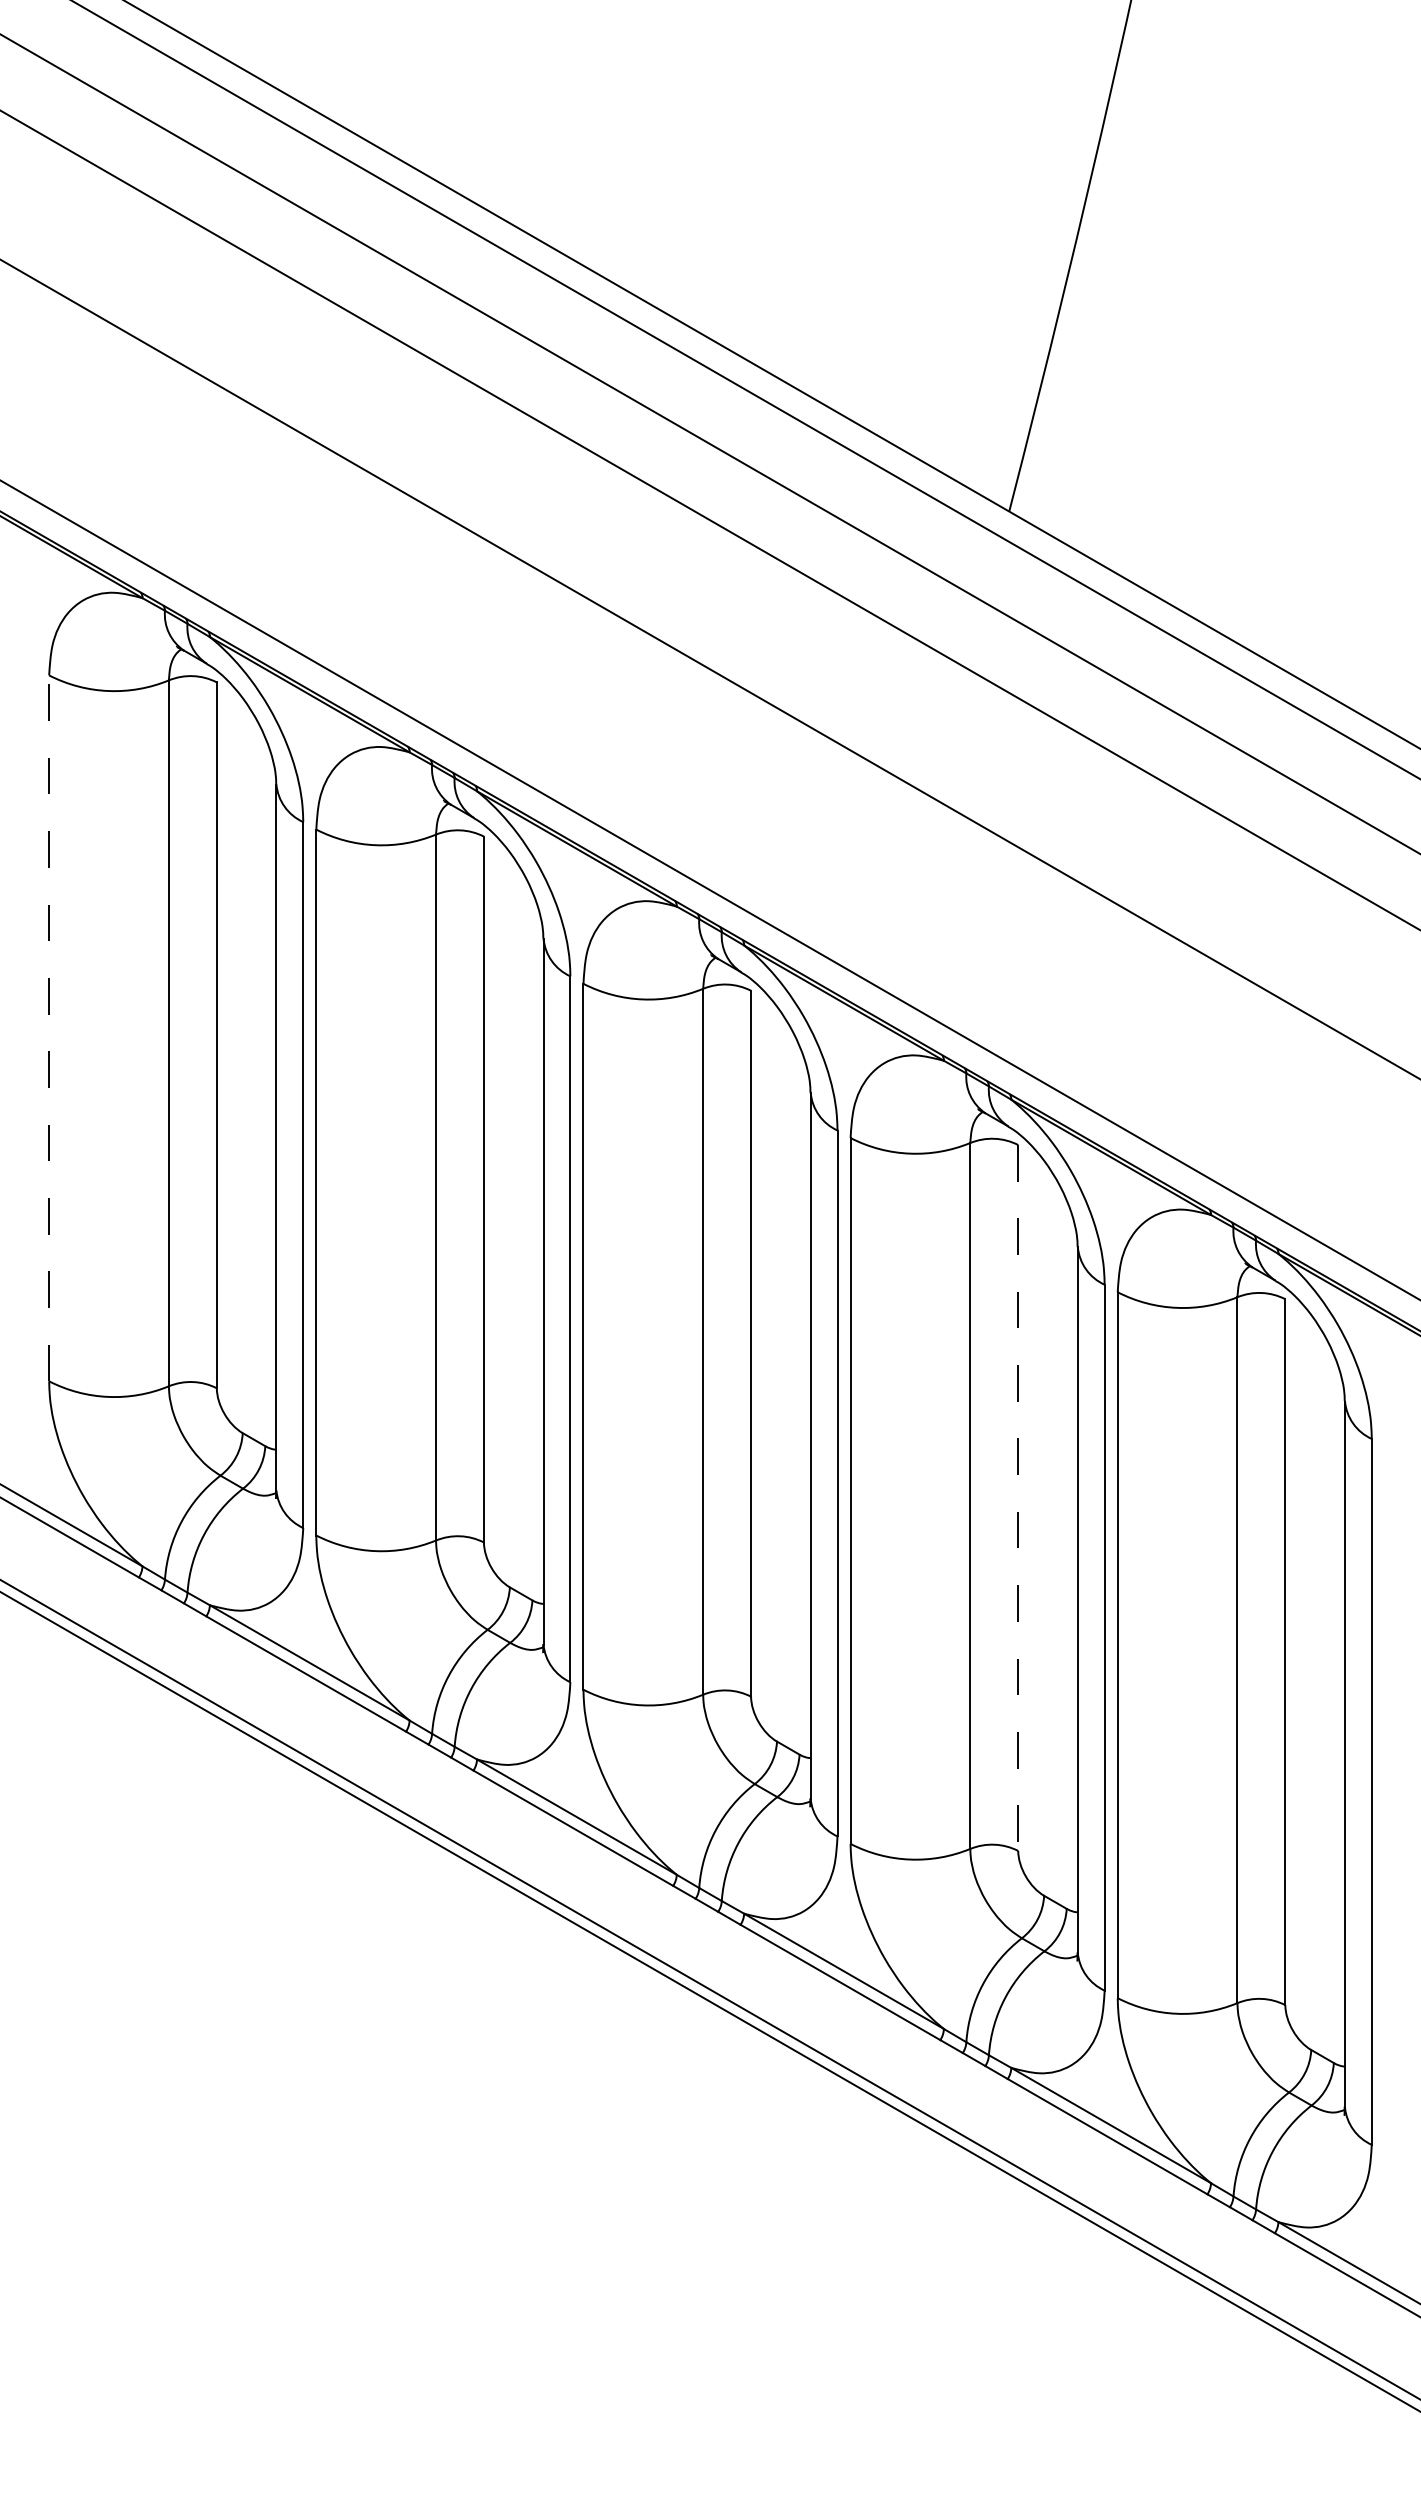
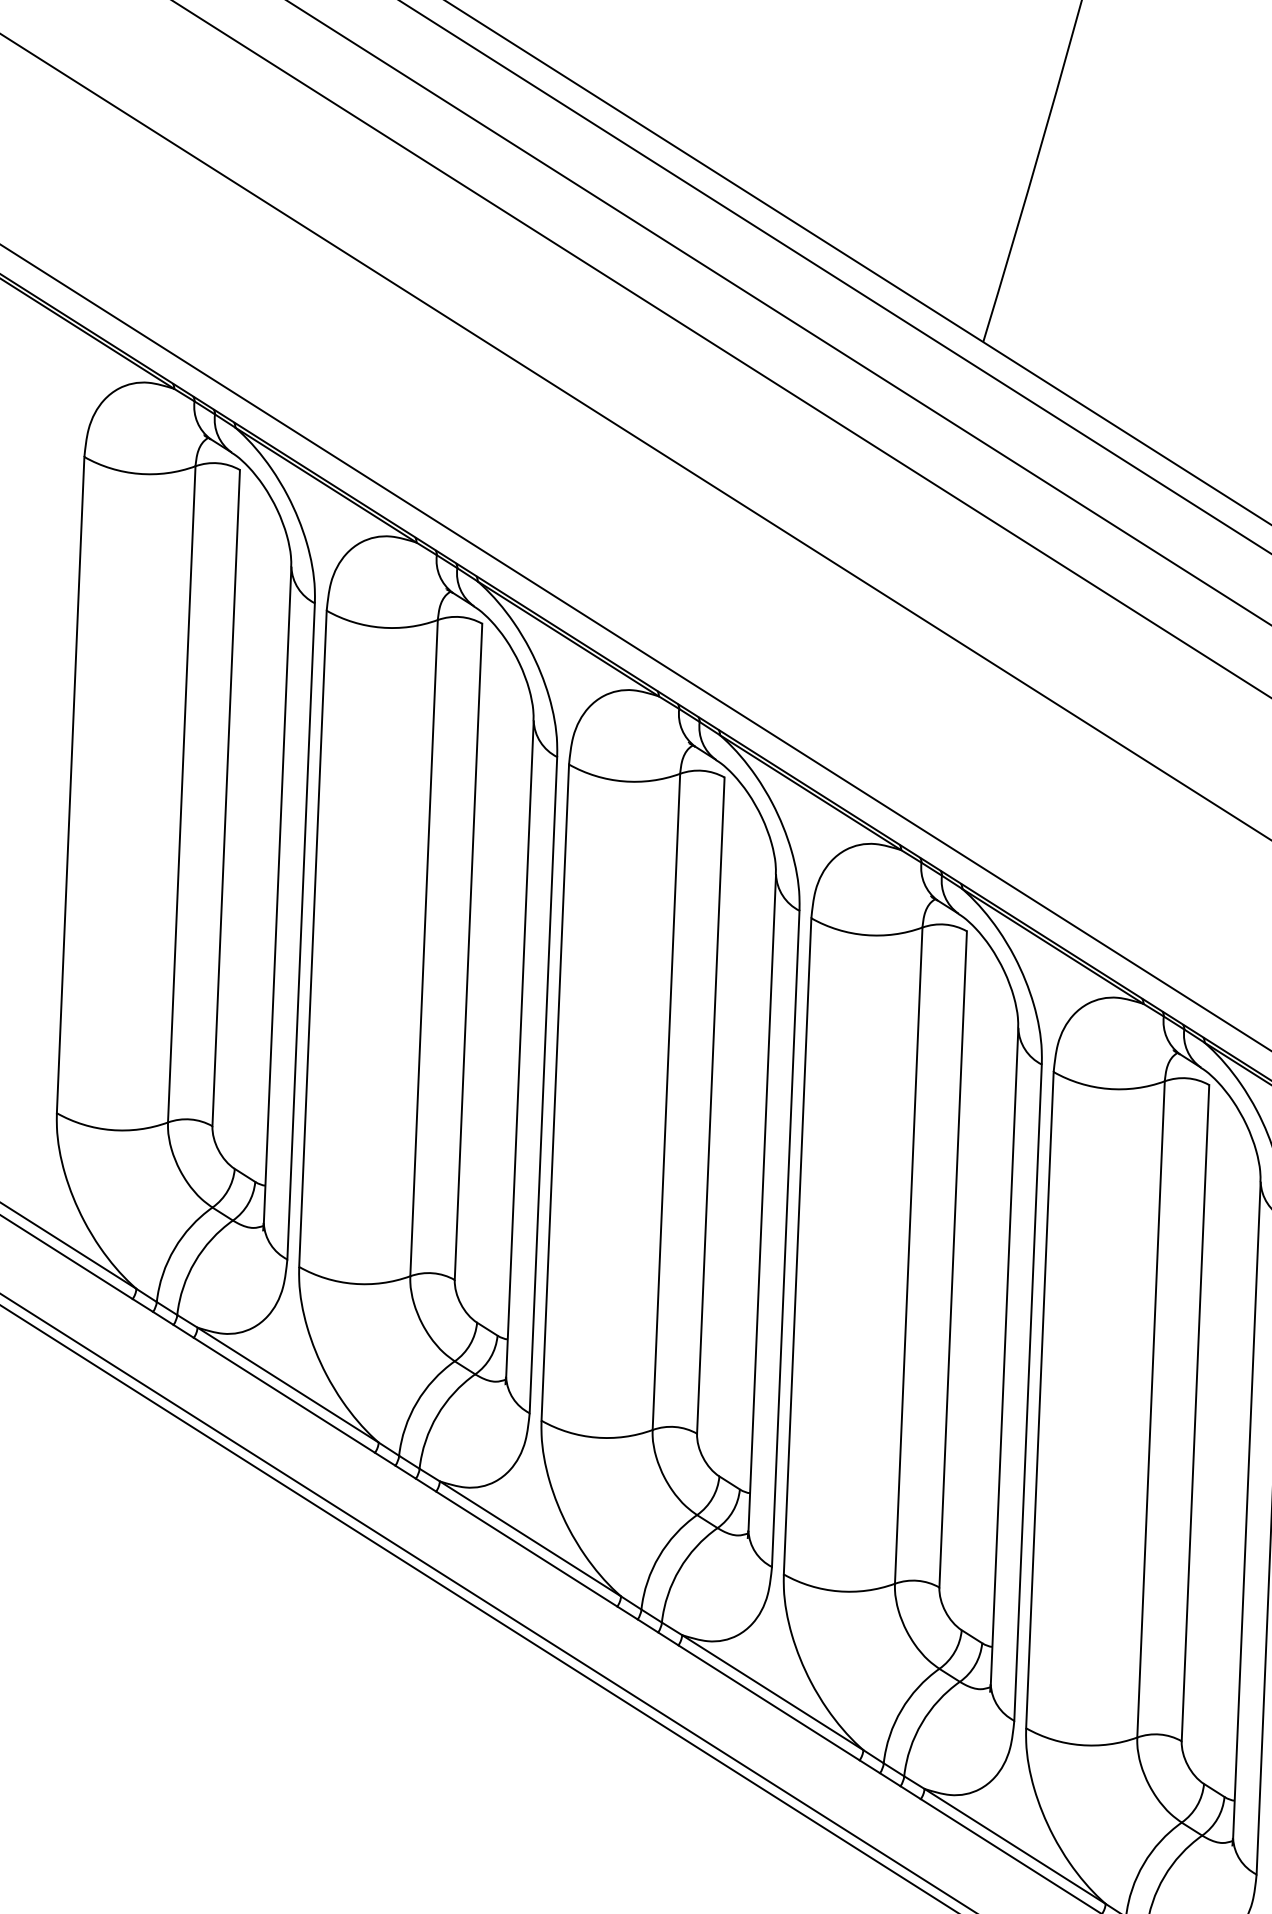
line: (49, 1028) -> (70, 785), dashed -> solid
line: (1018, 1497) -> (953, 1258), dashed -> solid

